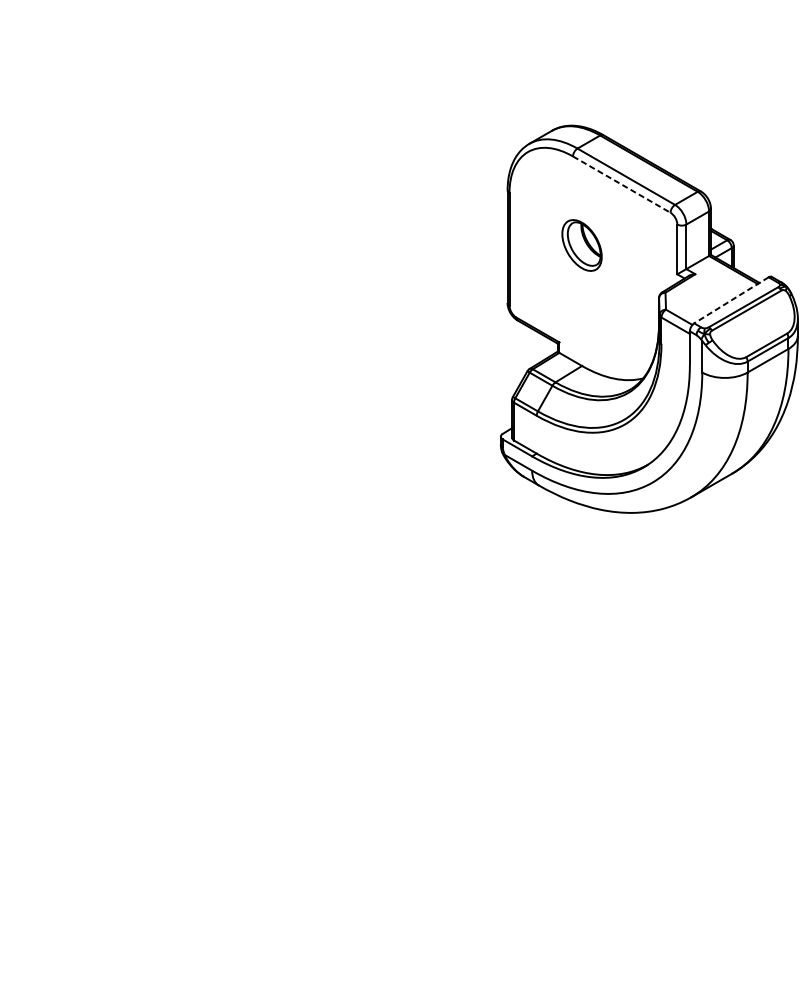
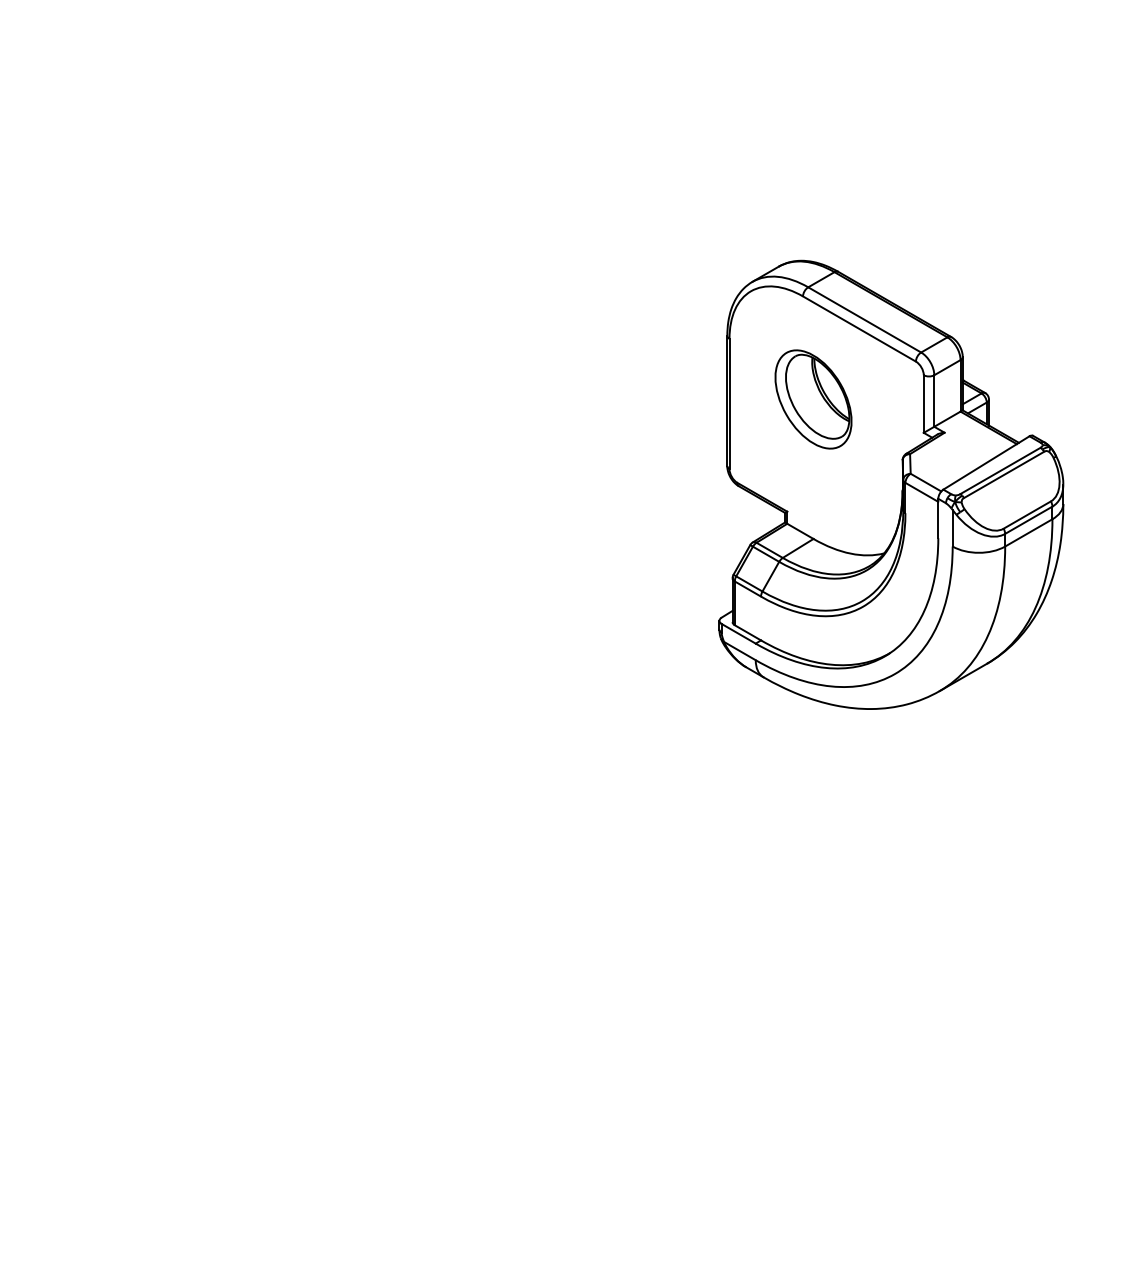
line: (621, 185) -> (859, 329), dashed -> solid
part: (582, 245) -> (813, 399), size x1.67
line: (731, 299) -> (986, 462), dashed -> solid

